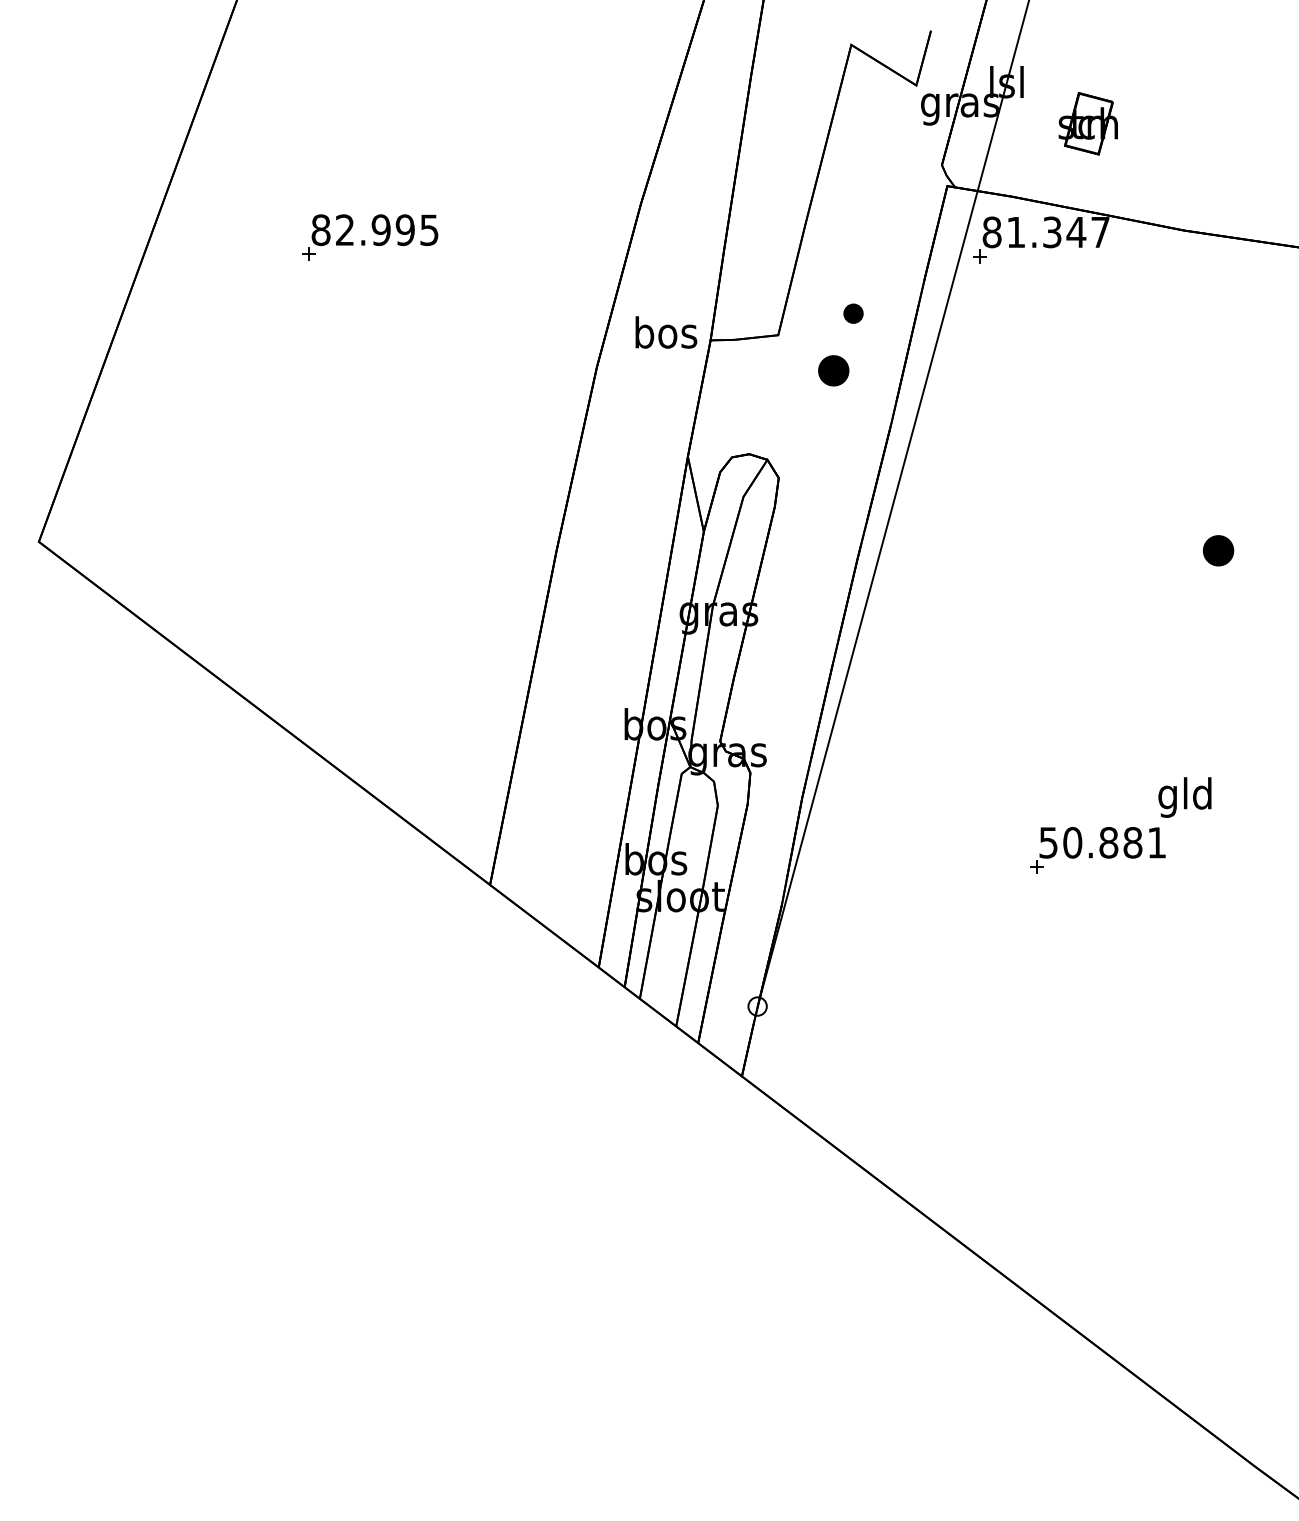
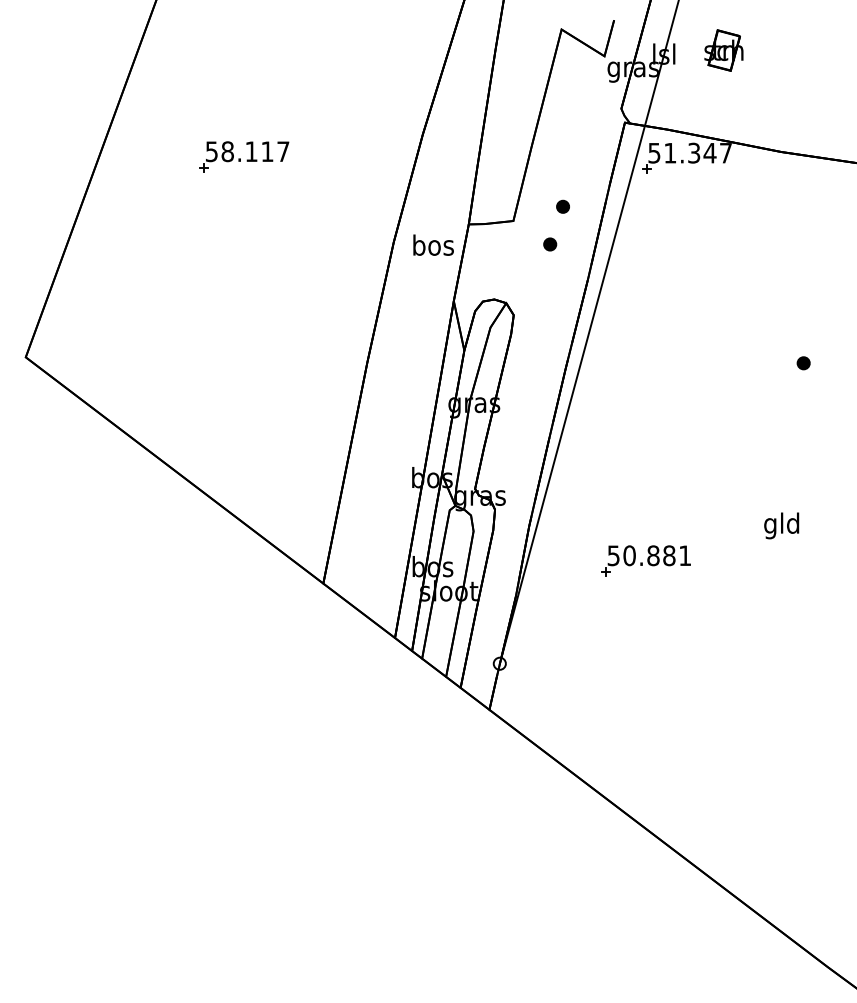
part: (1087, 123) -> (723, 50), moved
text: (375, 229) -> (247, 151), 82.995 -> 58.117
text: (992, 231) -> (654, 152), 81.347 -> 51.347
text: (666, 331) -> (433, 244), moved
part: (834, 370) -> (550, 244), size x0.62
part: (1218, 551) -> (803, 363), size x0.62
part: (1096, 849) -> (645, 560), moved

